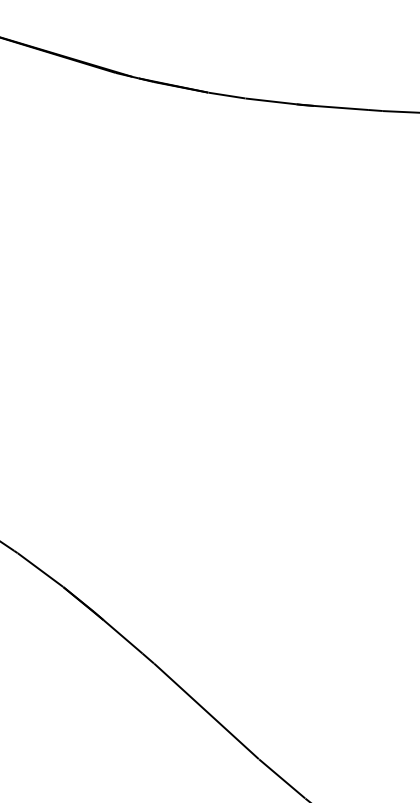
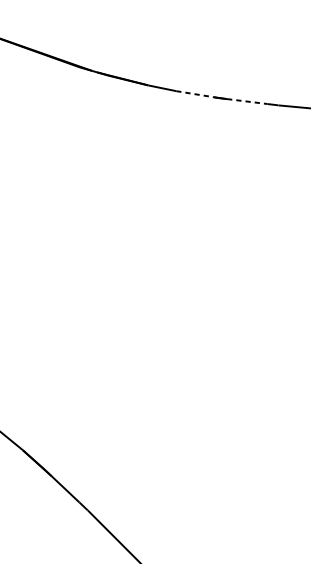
line: (270, 101) -> (194, 94), solid -> dashed
line: (341, 107) -> (247, 101), solid -> dashed

